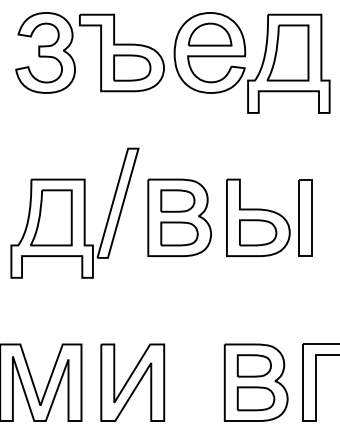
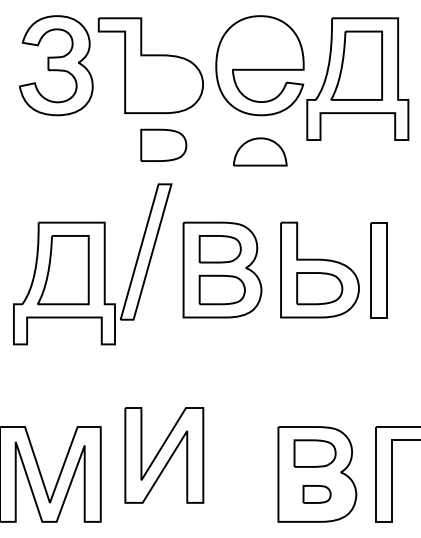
part: (210, 34) -> (260, 151), moved
part: (132, 67) -> (163, 144), moved
part: (132, 382) -> (164, 455), moved
part: (255, 398) -> (316, 494), size x0.6

